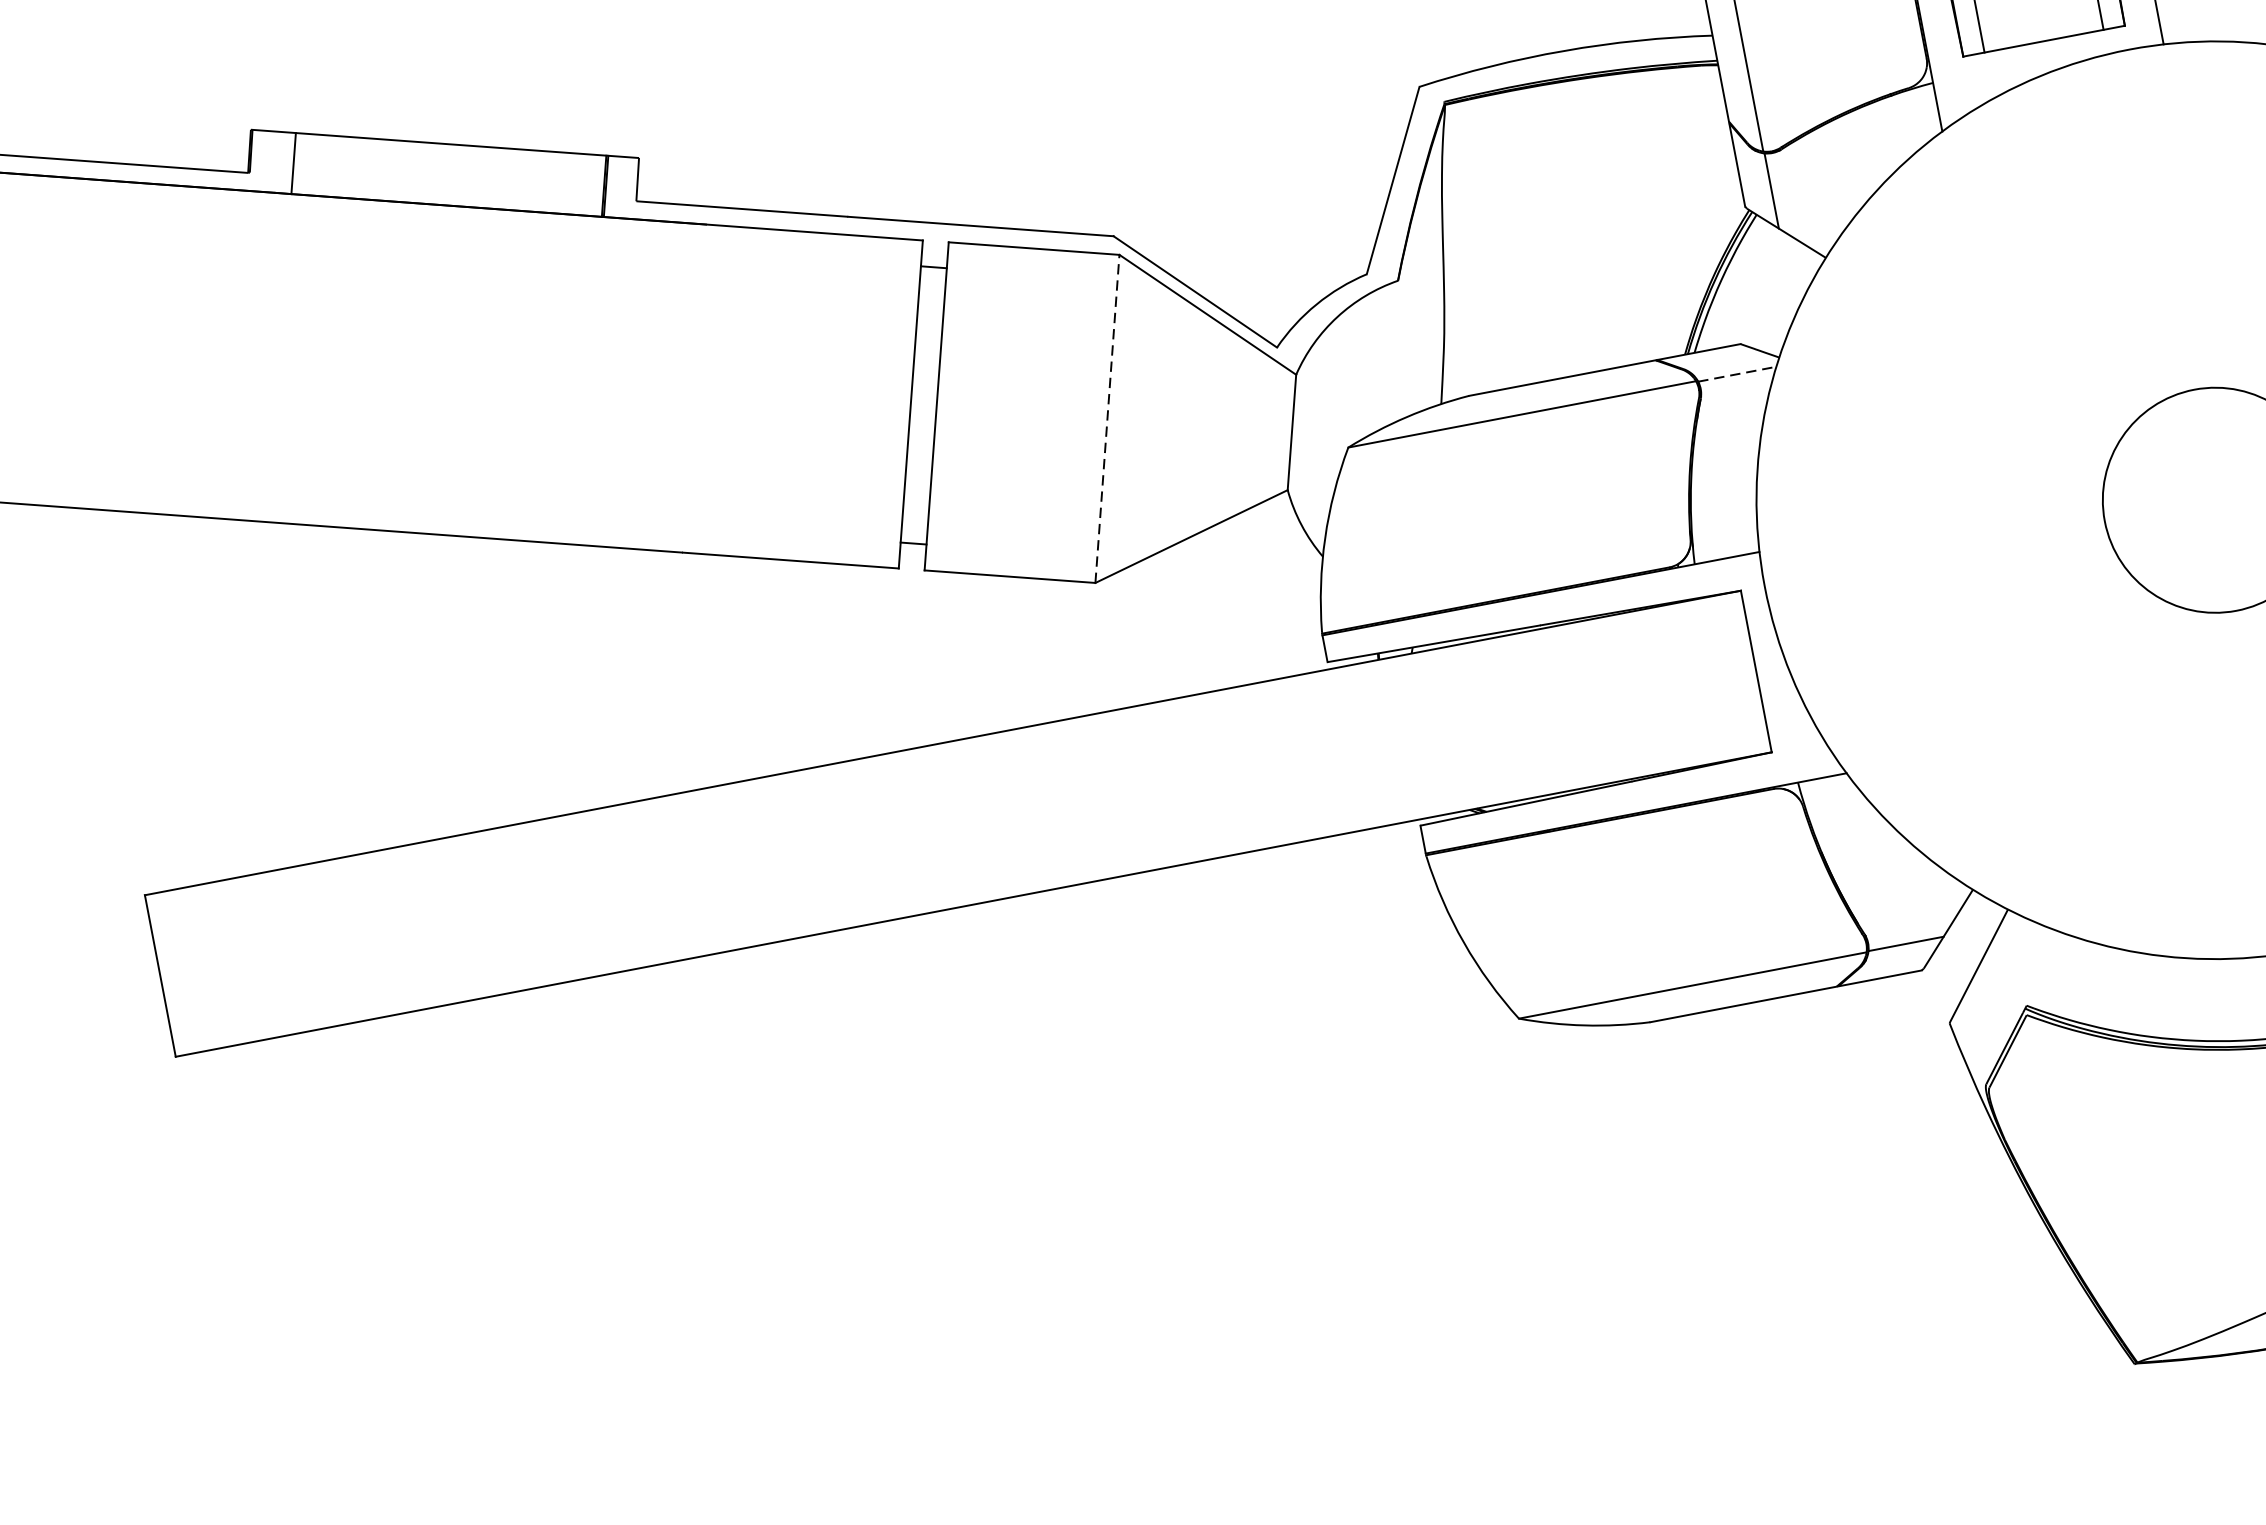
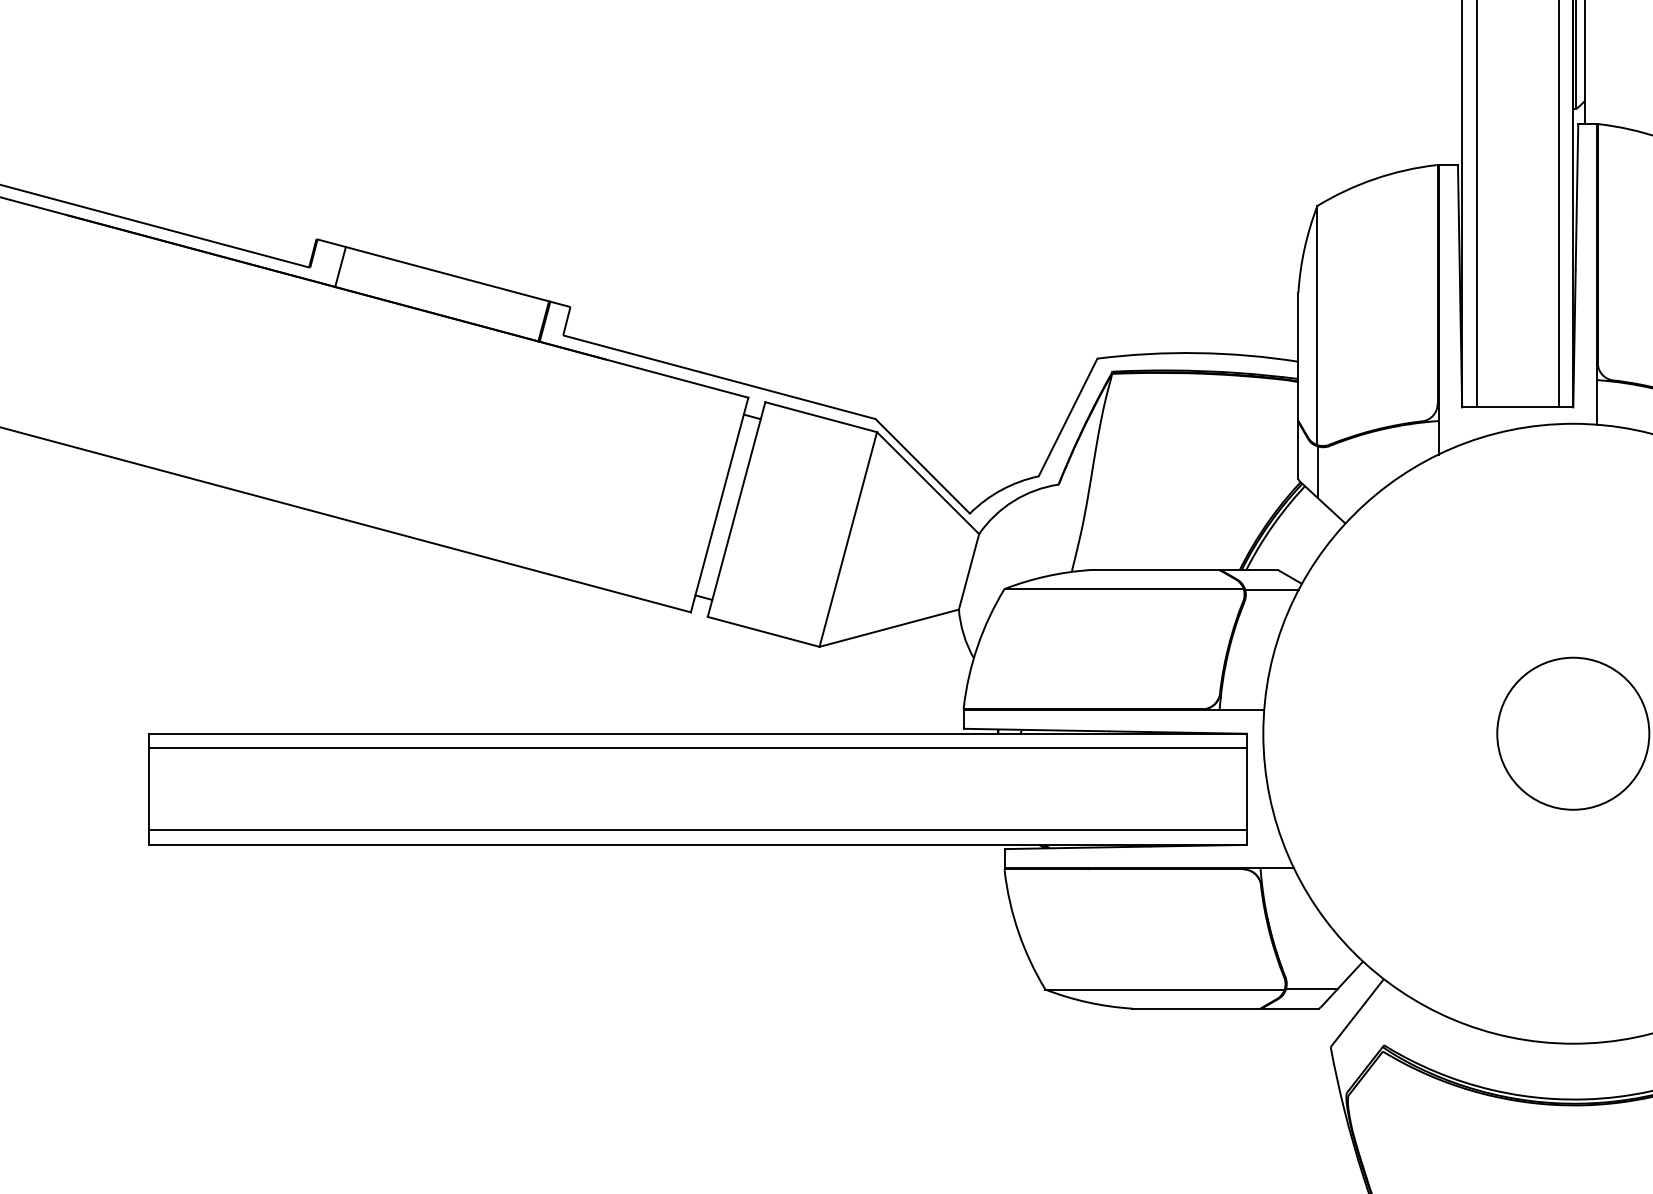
line: (1736, 374) -> (1271, 589), dashed -> solid
line: (1107, 418) -> (848, 539), dashed -> solid
line: (946, 764) -> (697, 748), added
line: (968, 883) -> (697, 830), added

